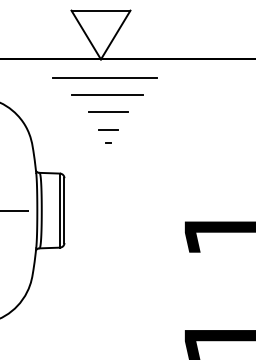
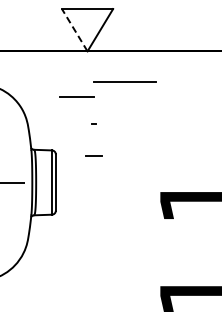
line: (85, 35) -> (74, 30), solid -> dashed
line: (105, 78) -> (91, 67), removed
line: (106, 94) -> (124, 81), moved
line: (107, 111) -> (76, 96), moved
line: (107, 128) -> (93, 155), moved

